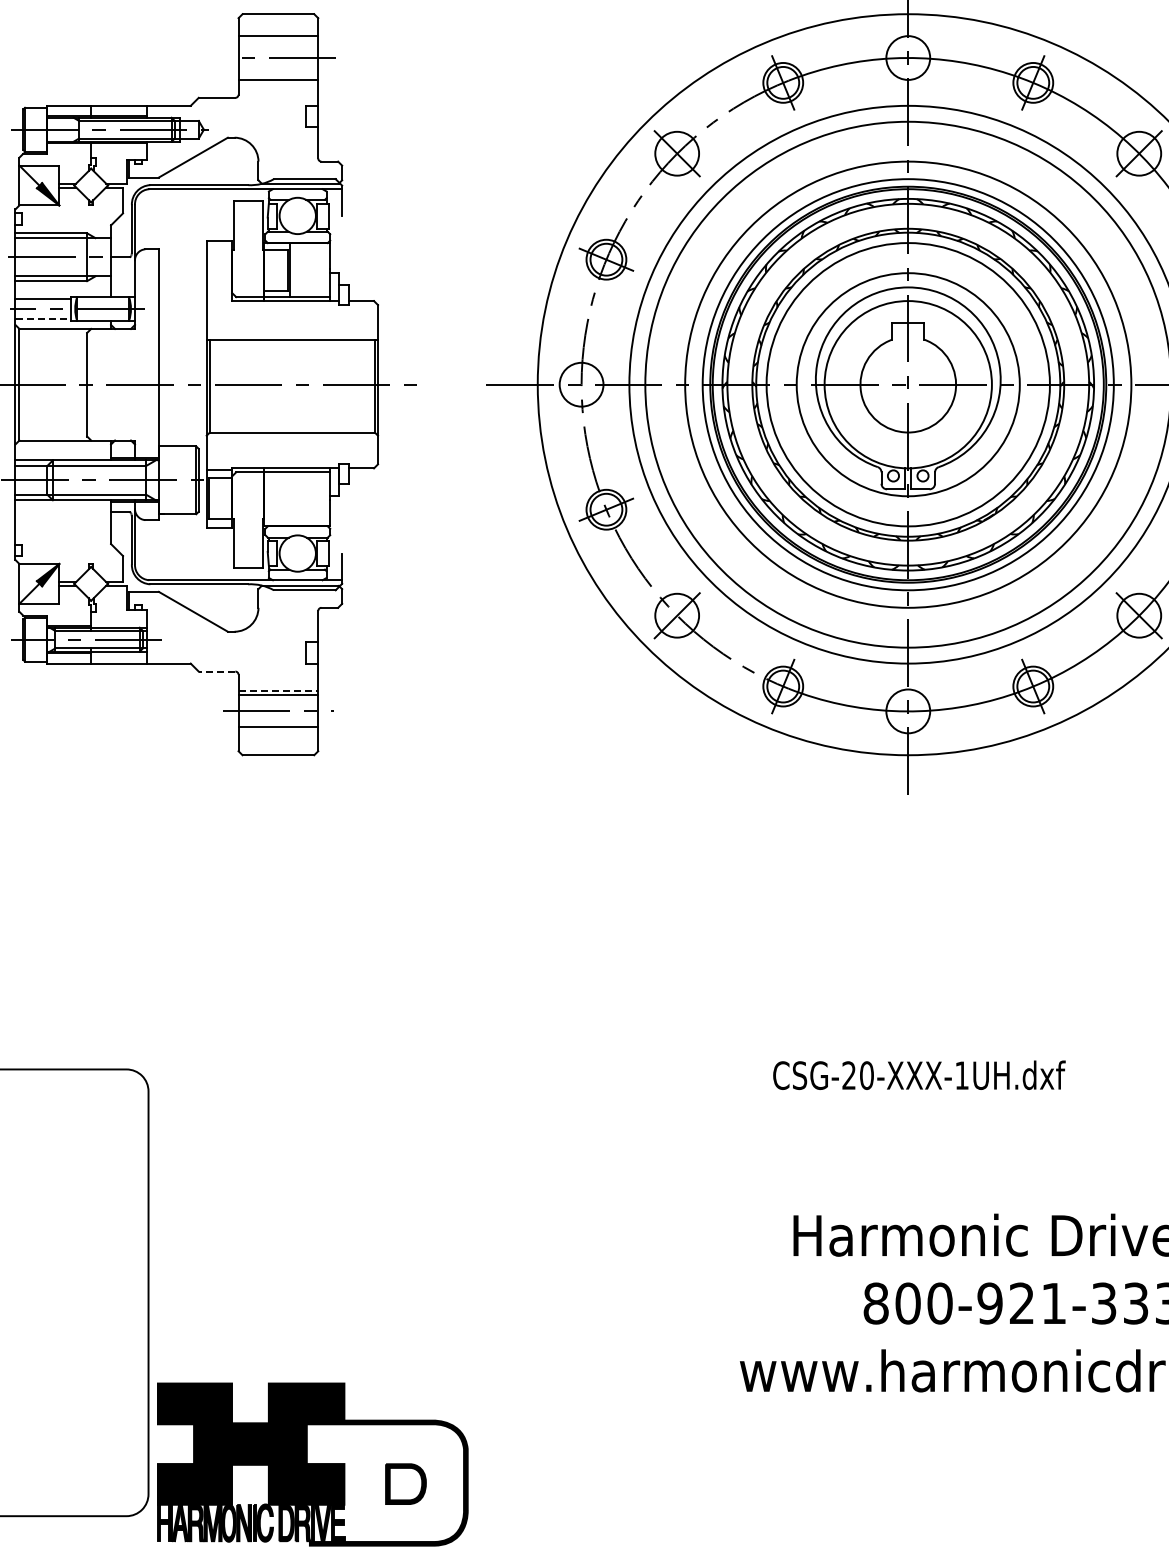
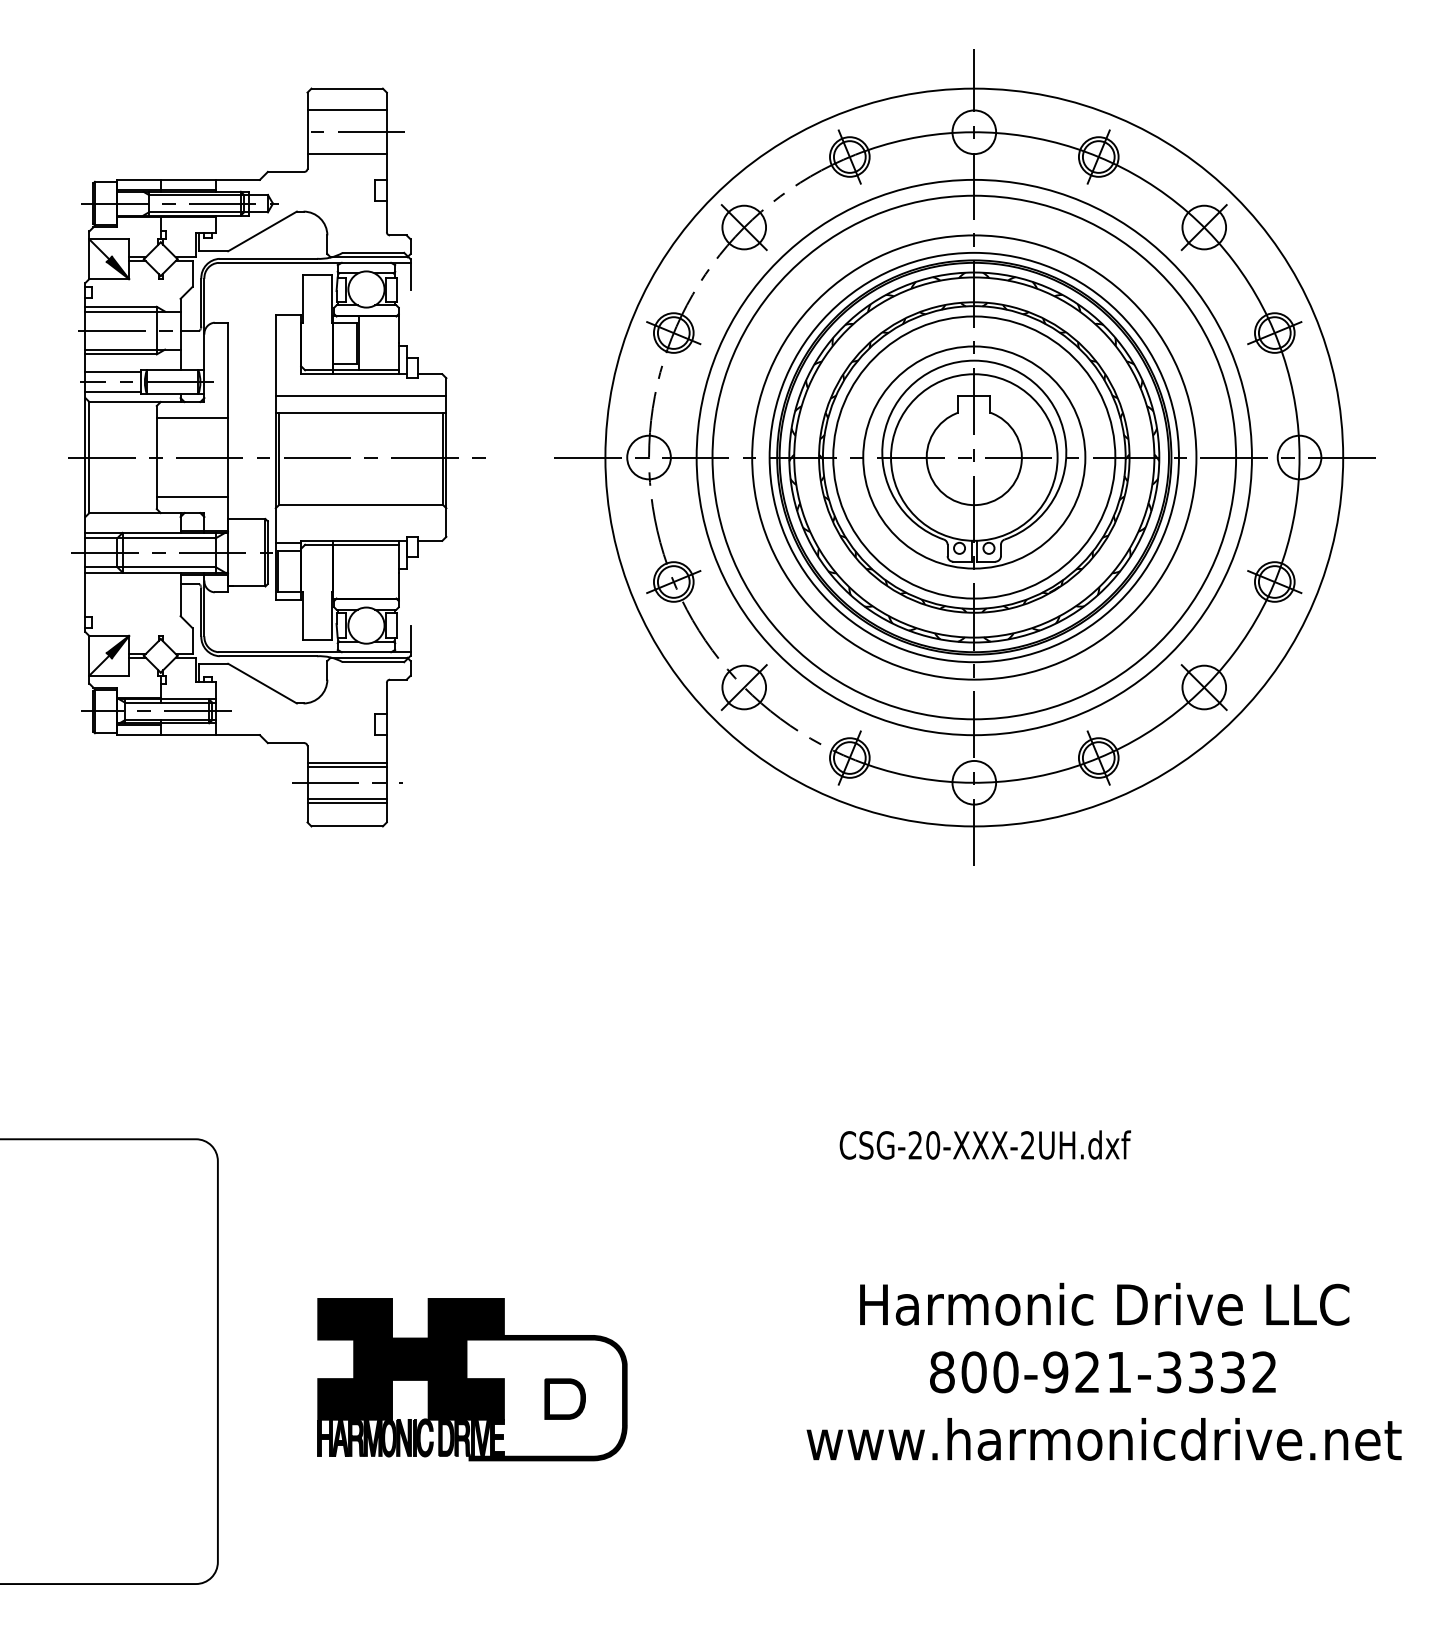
line: (43, 319) -> (113, 392), dashed -> solid
line: (291, 322) -> (360, 395), added
line: (123, 344) -> (192, 417), added
line: (123, 424) -> (192, 497), added
line: (216, 671) -> (285, 743), dashed -> solid
line: (278, 691) -> (347, 762), dashed -> solid
line: (277, 731) -> (346, 802), added
text: (961, 1075) -> (1027, 1145), CSG-20-XXX-1UH.dxf -> CSG-20-XXX-2UH.dxf
part: (312, 1464) -> (472, 1379), moved

